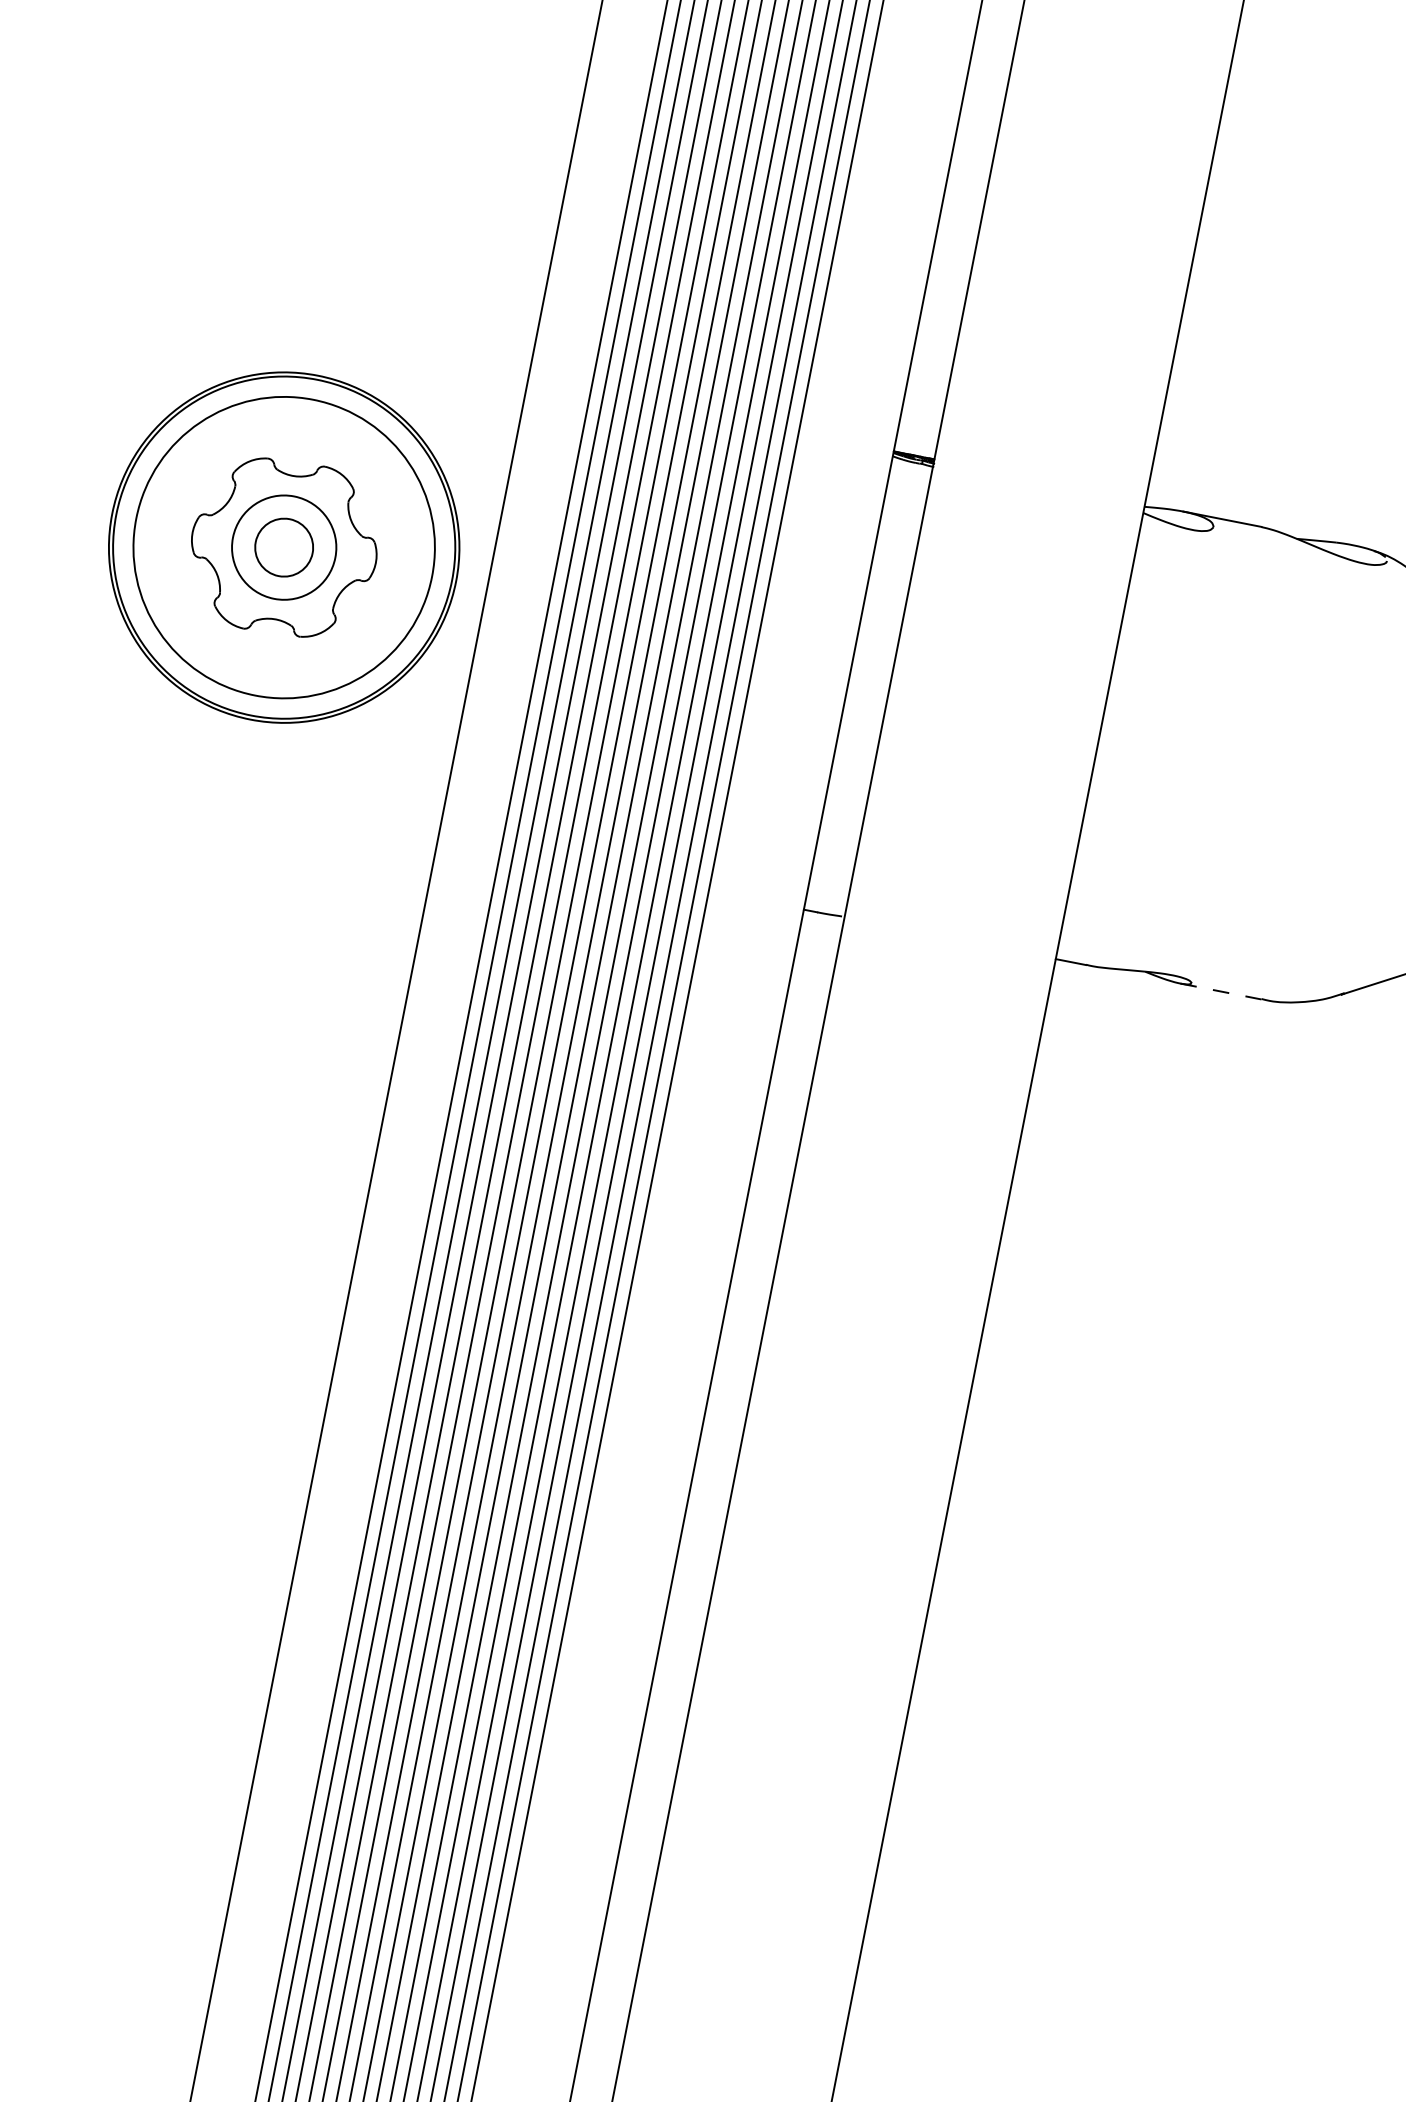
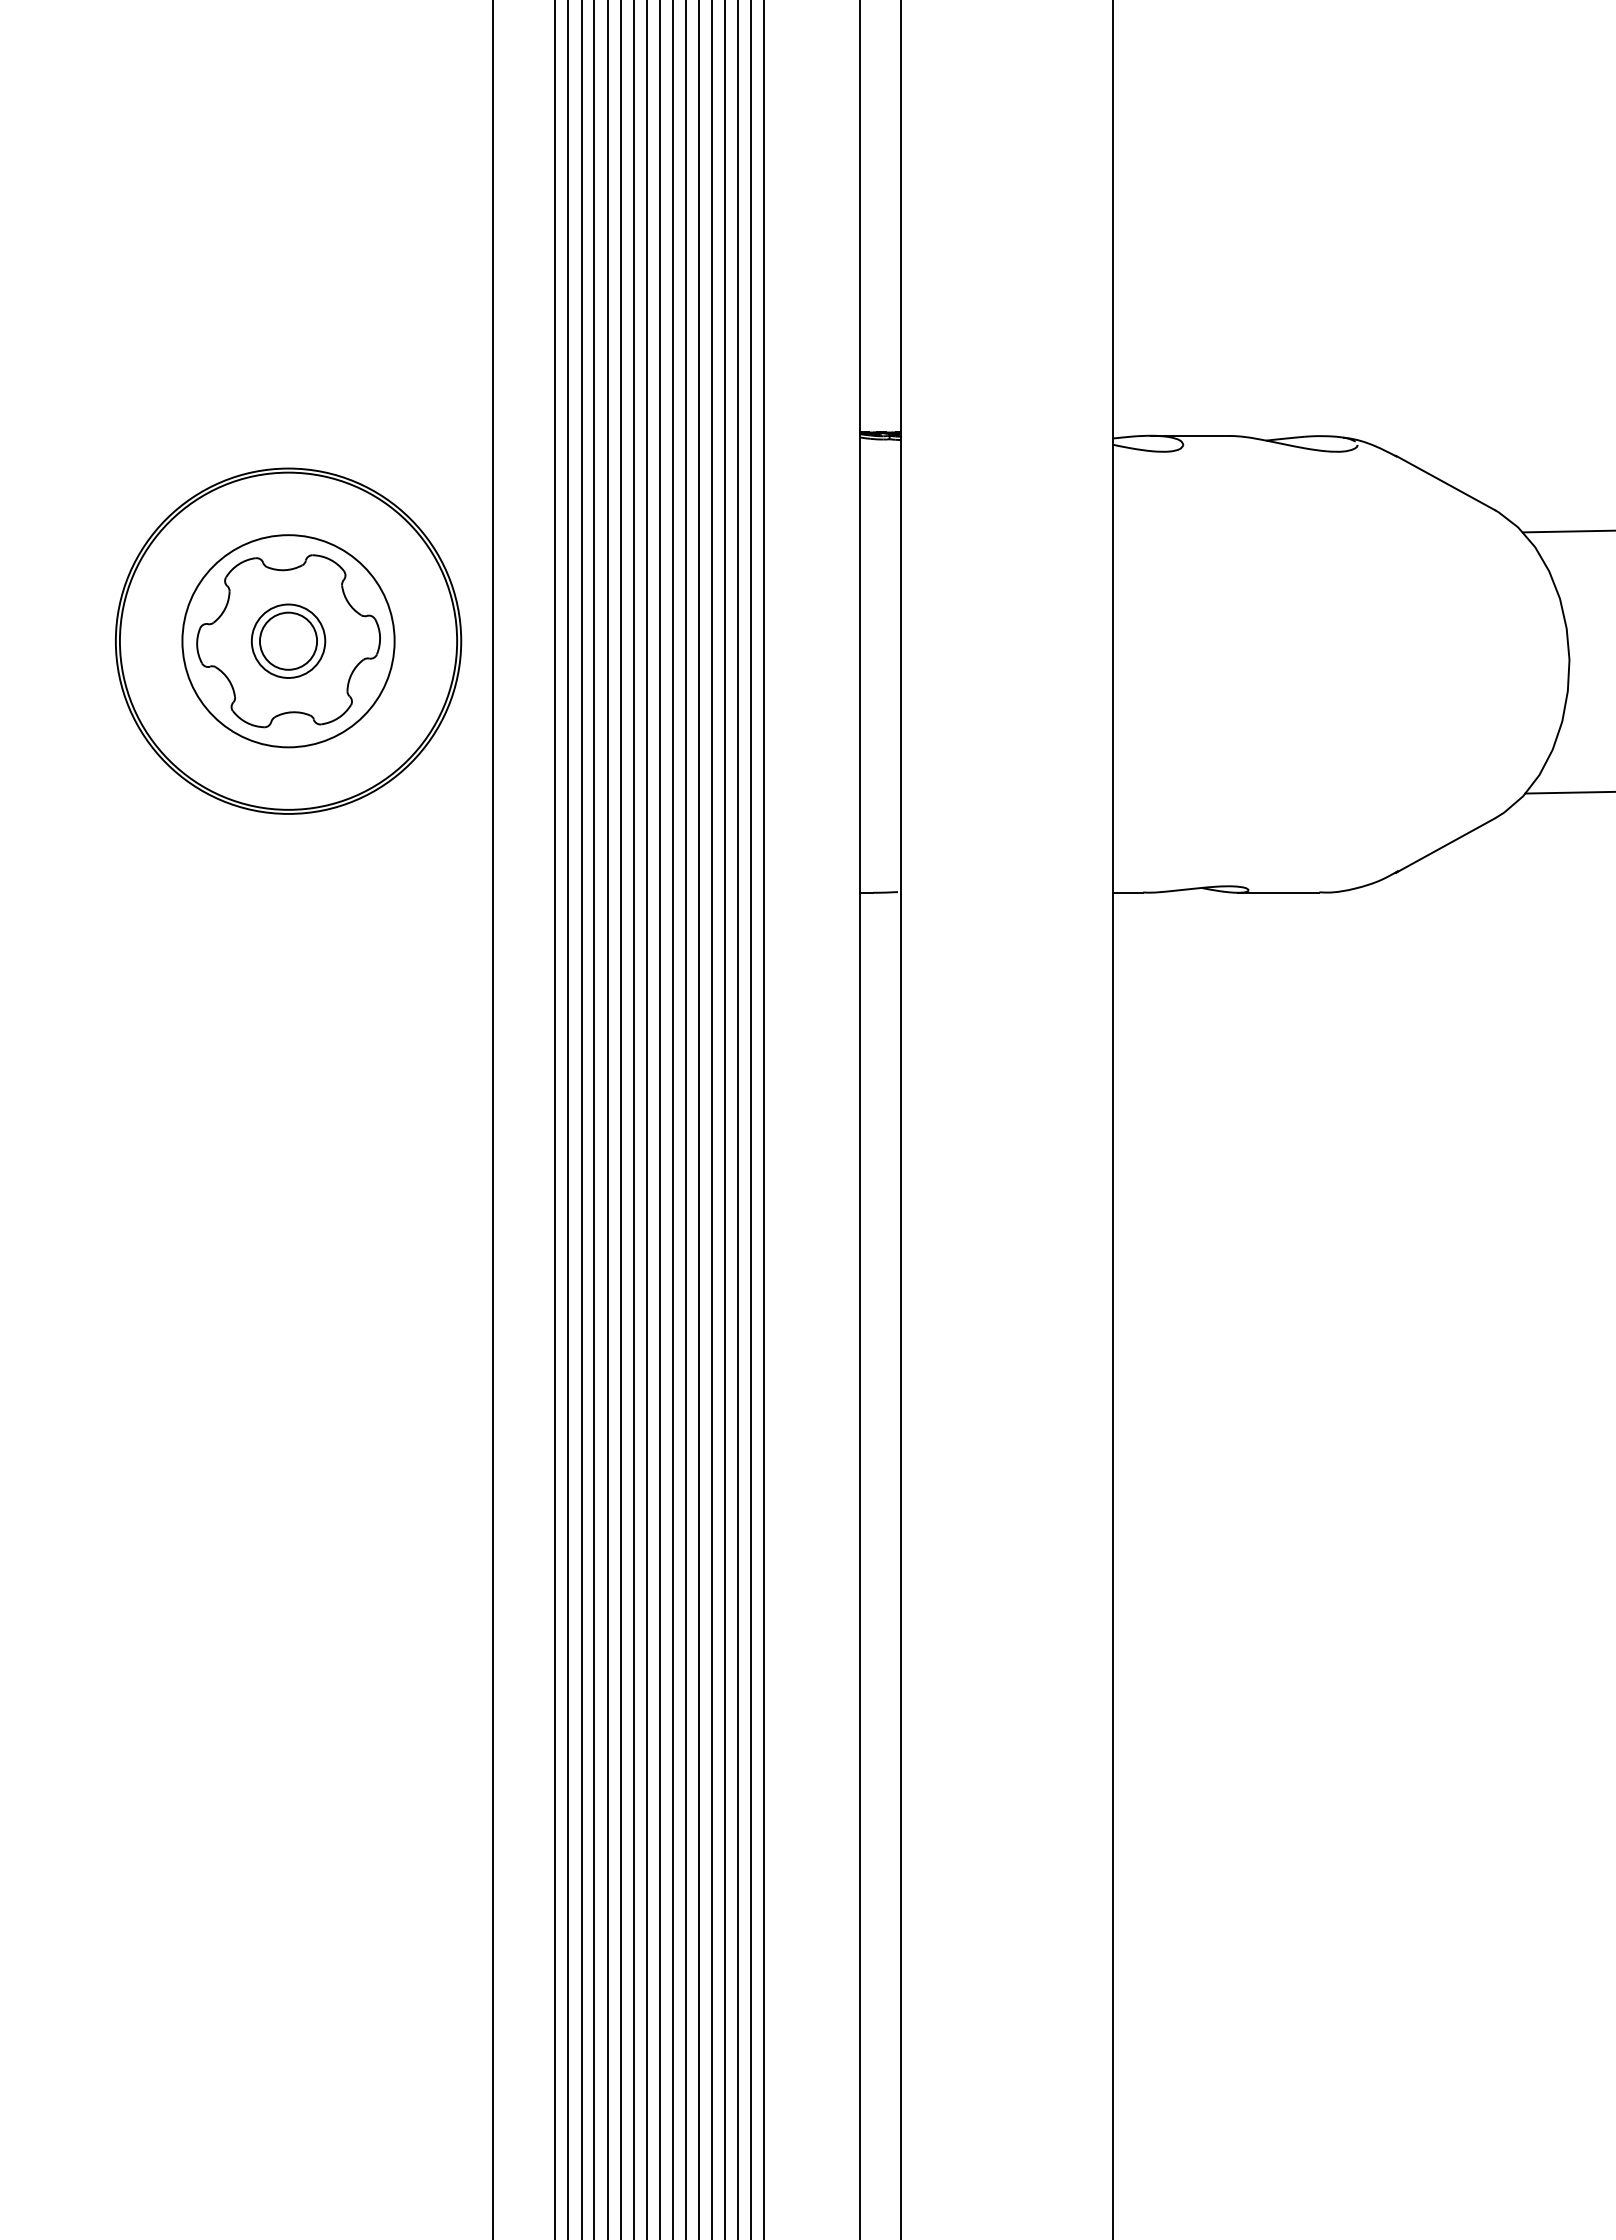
circle: (284, 546) -> (288, 640), size x0.71
circle: (284, 547) -> (288, 641), size x0.71
line: (1220, 991) -> (1278, 892), dashed -> solid

